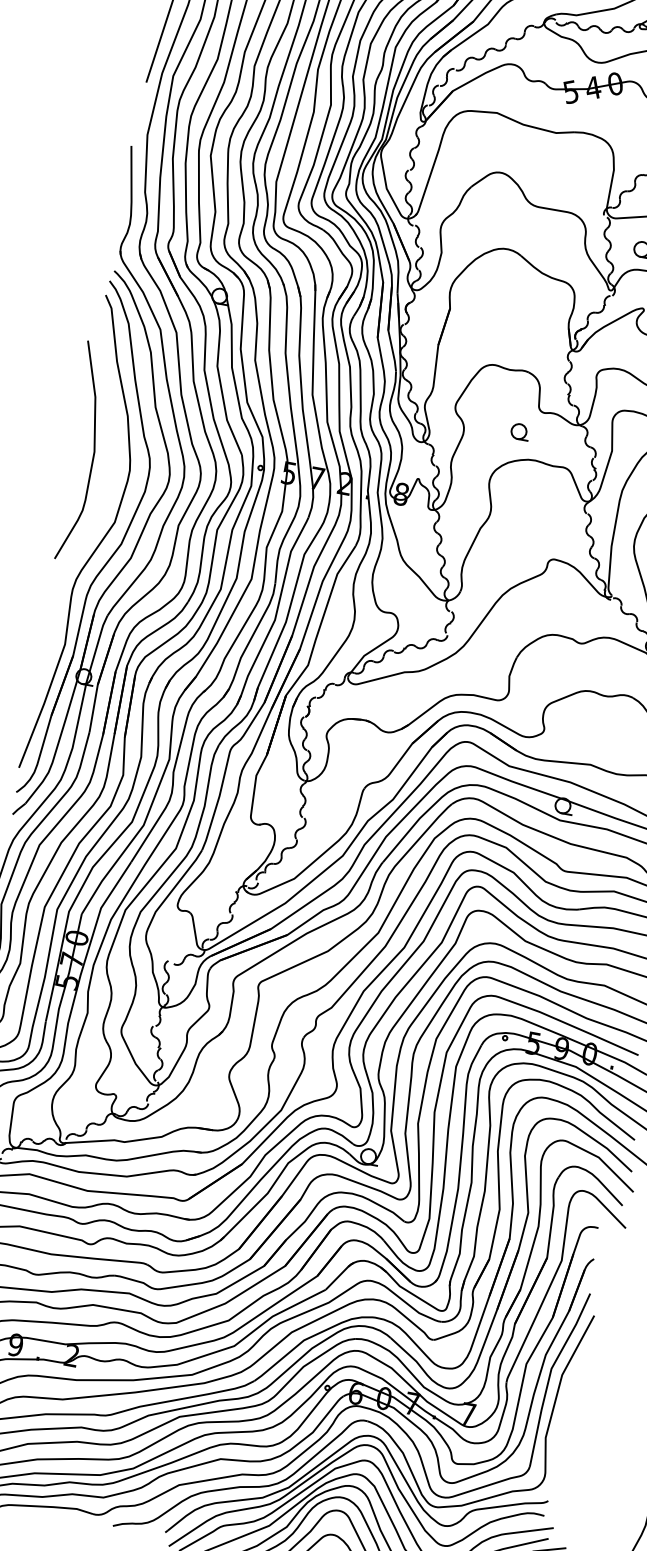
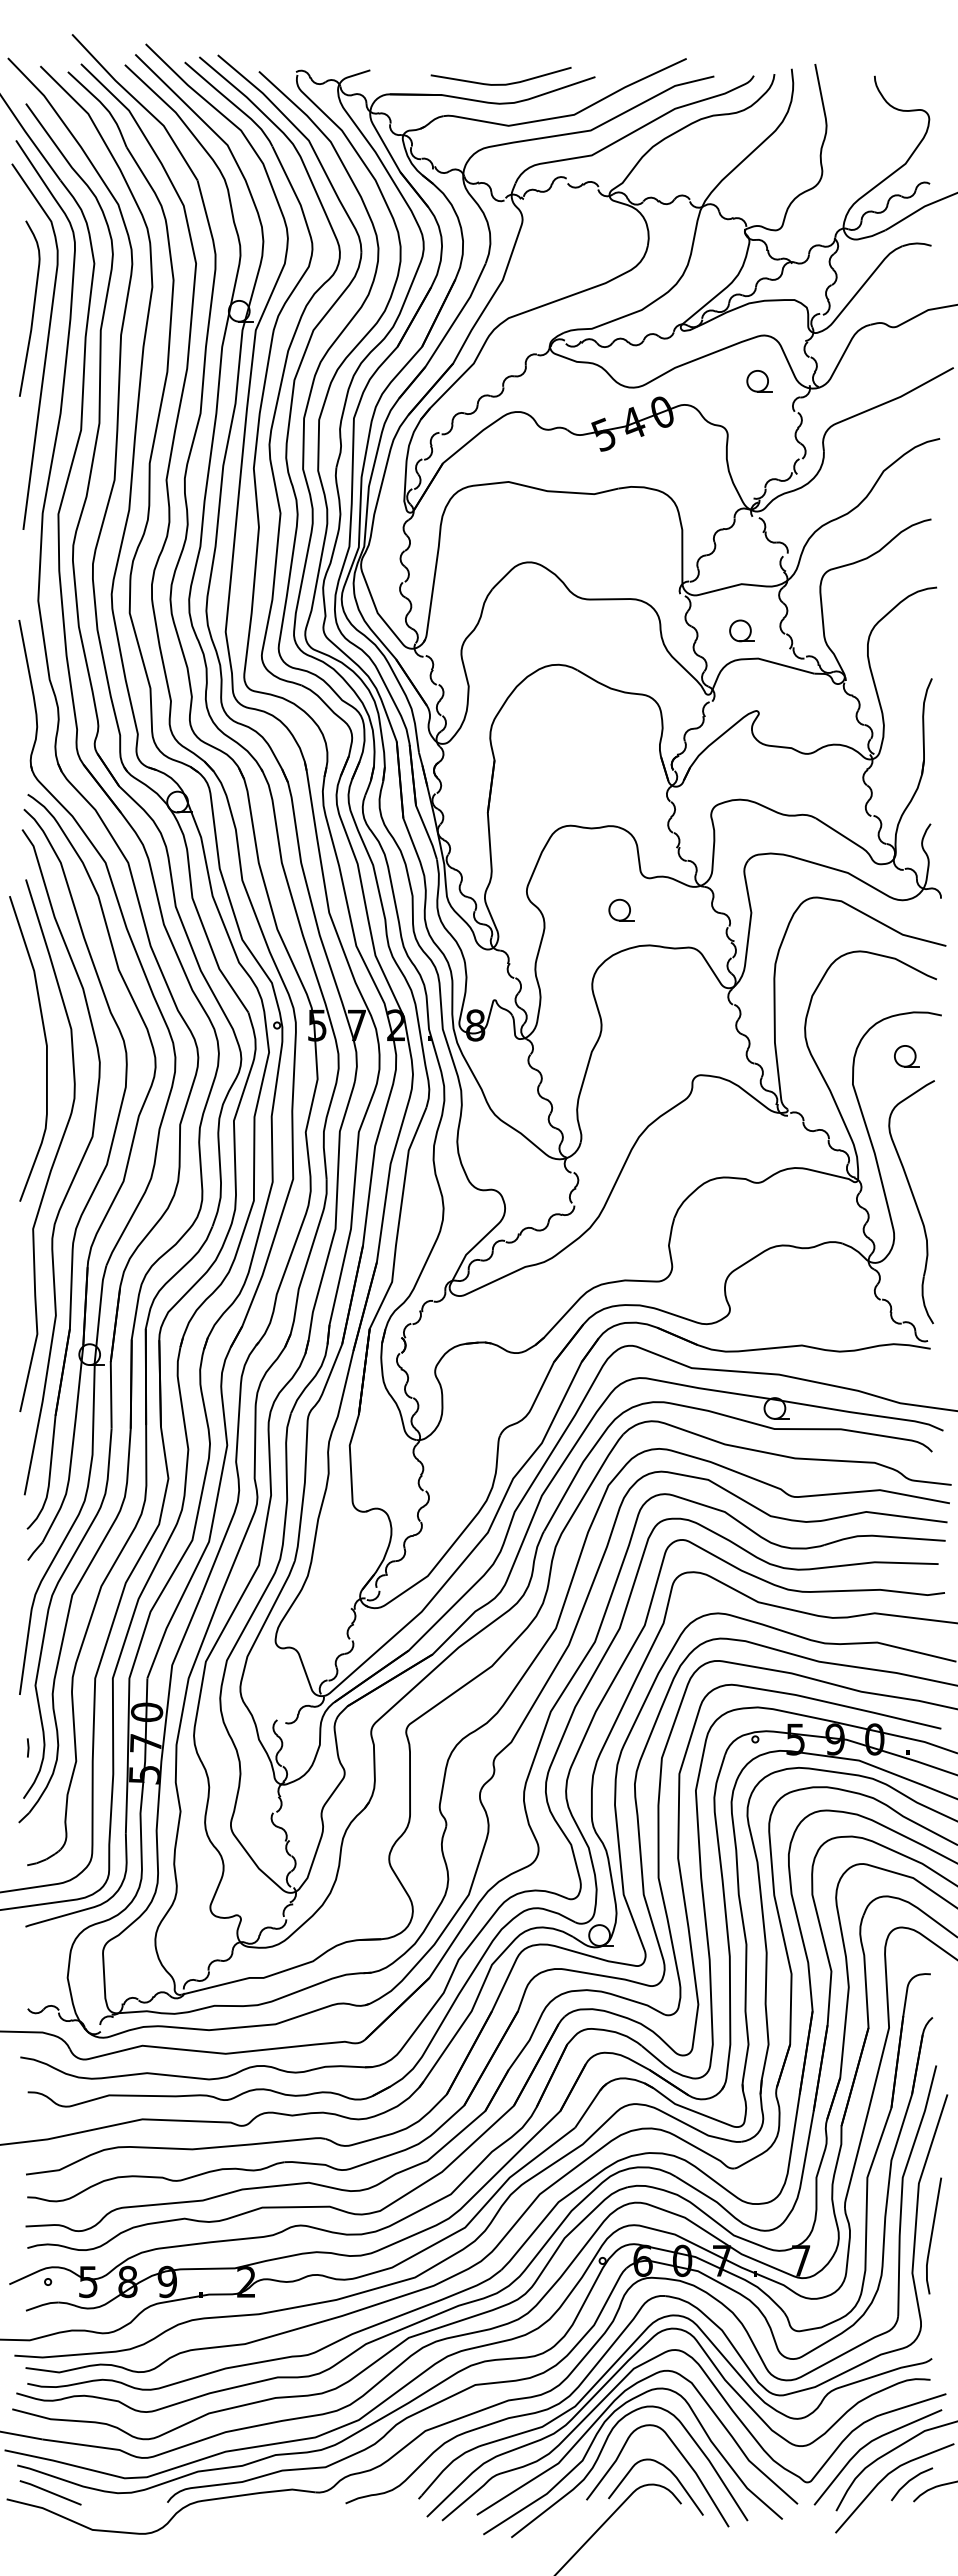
curve: (88, 526) -> (57, 1149), added
line: (564, 1413) -> (932, 2235), added

